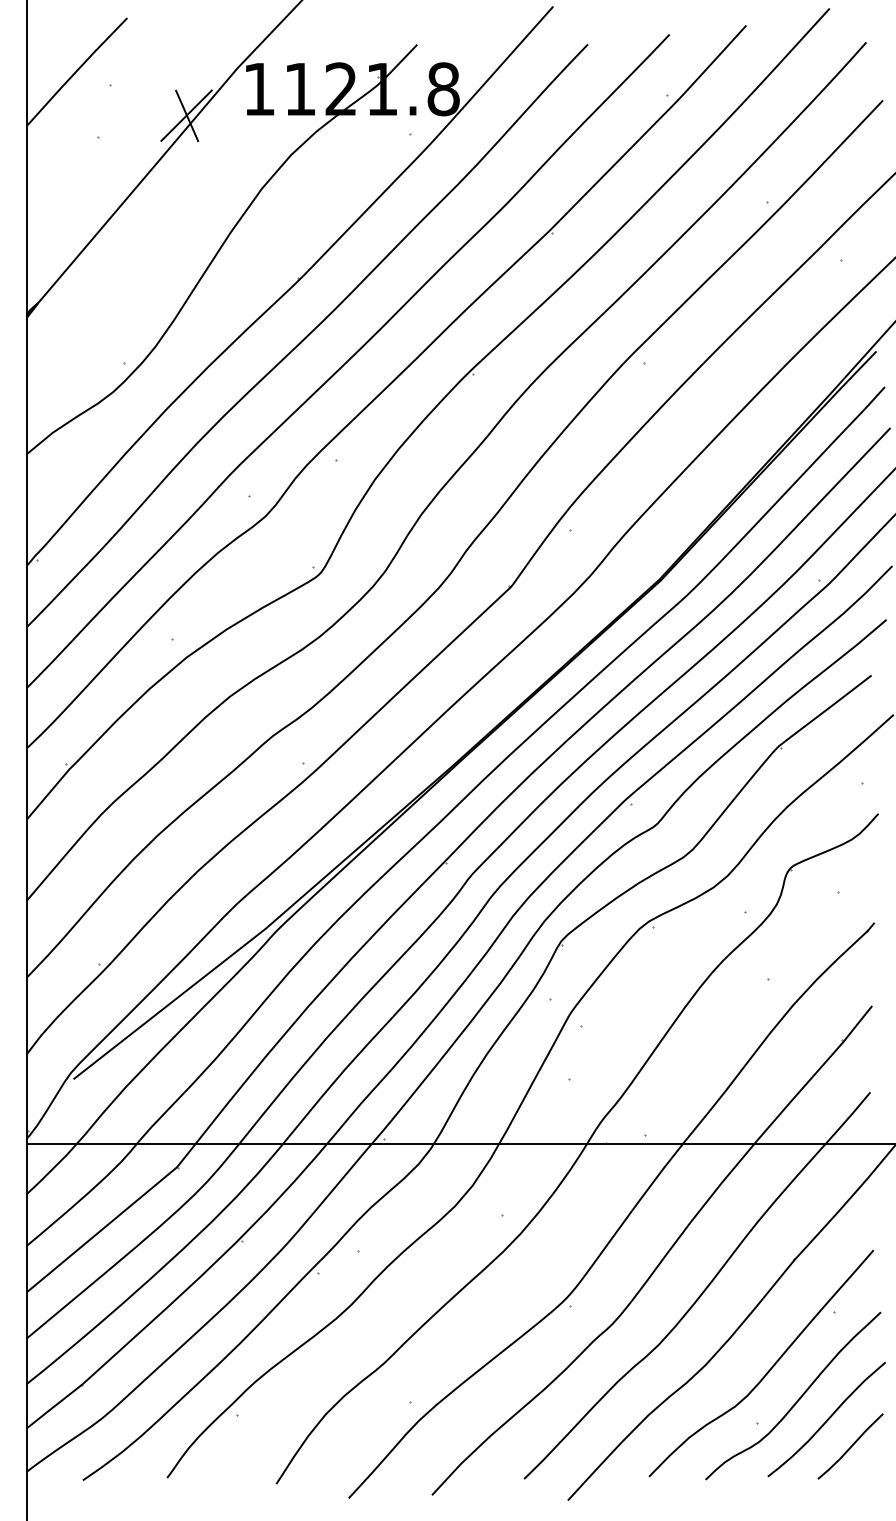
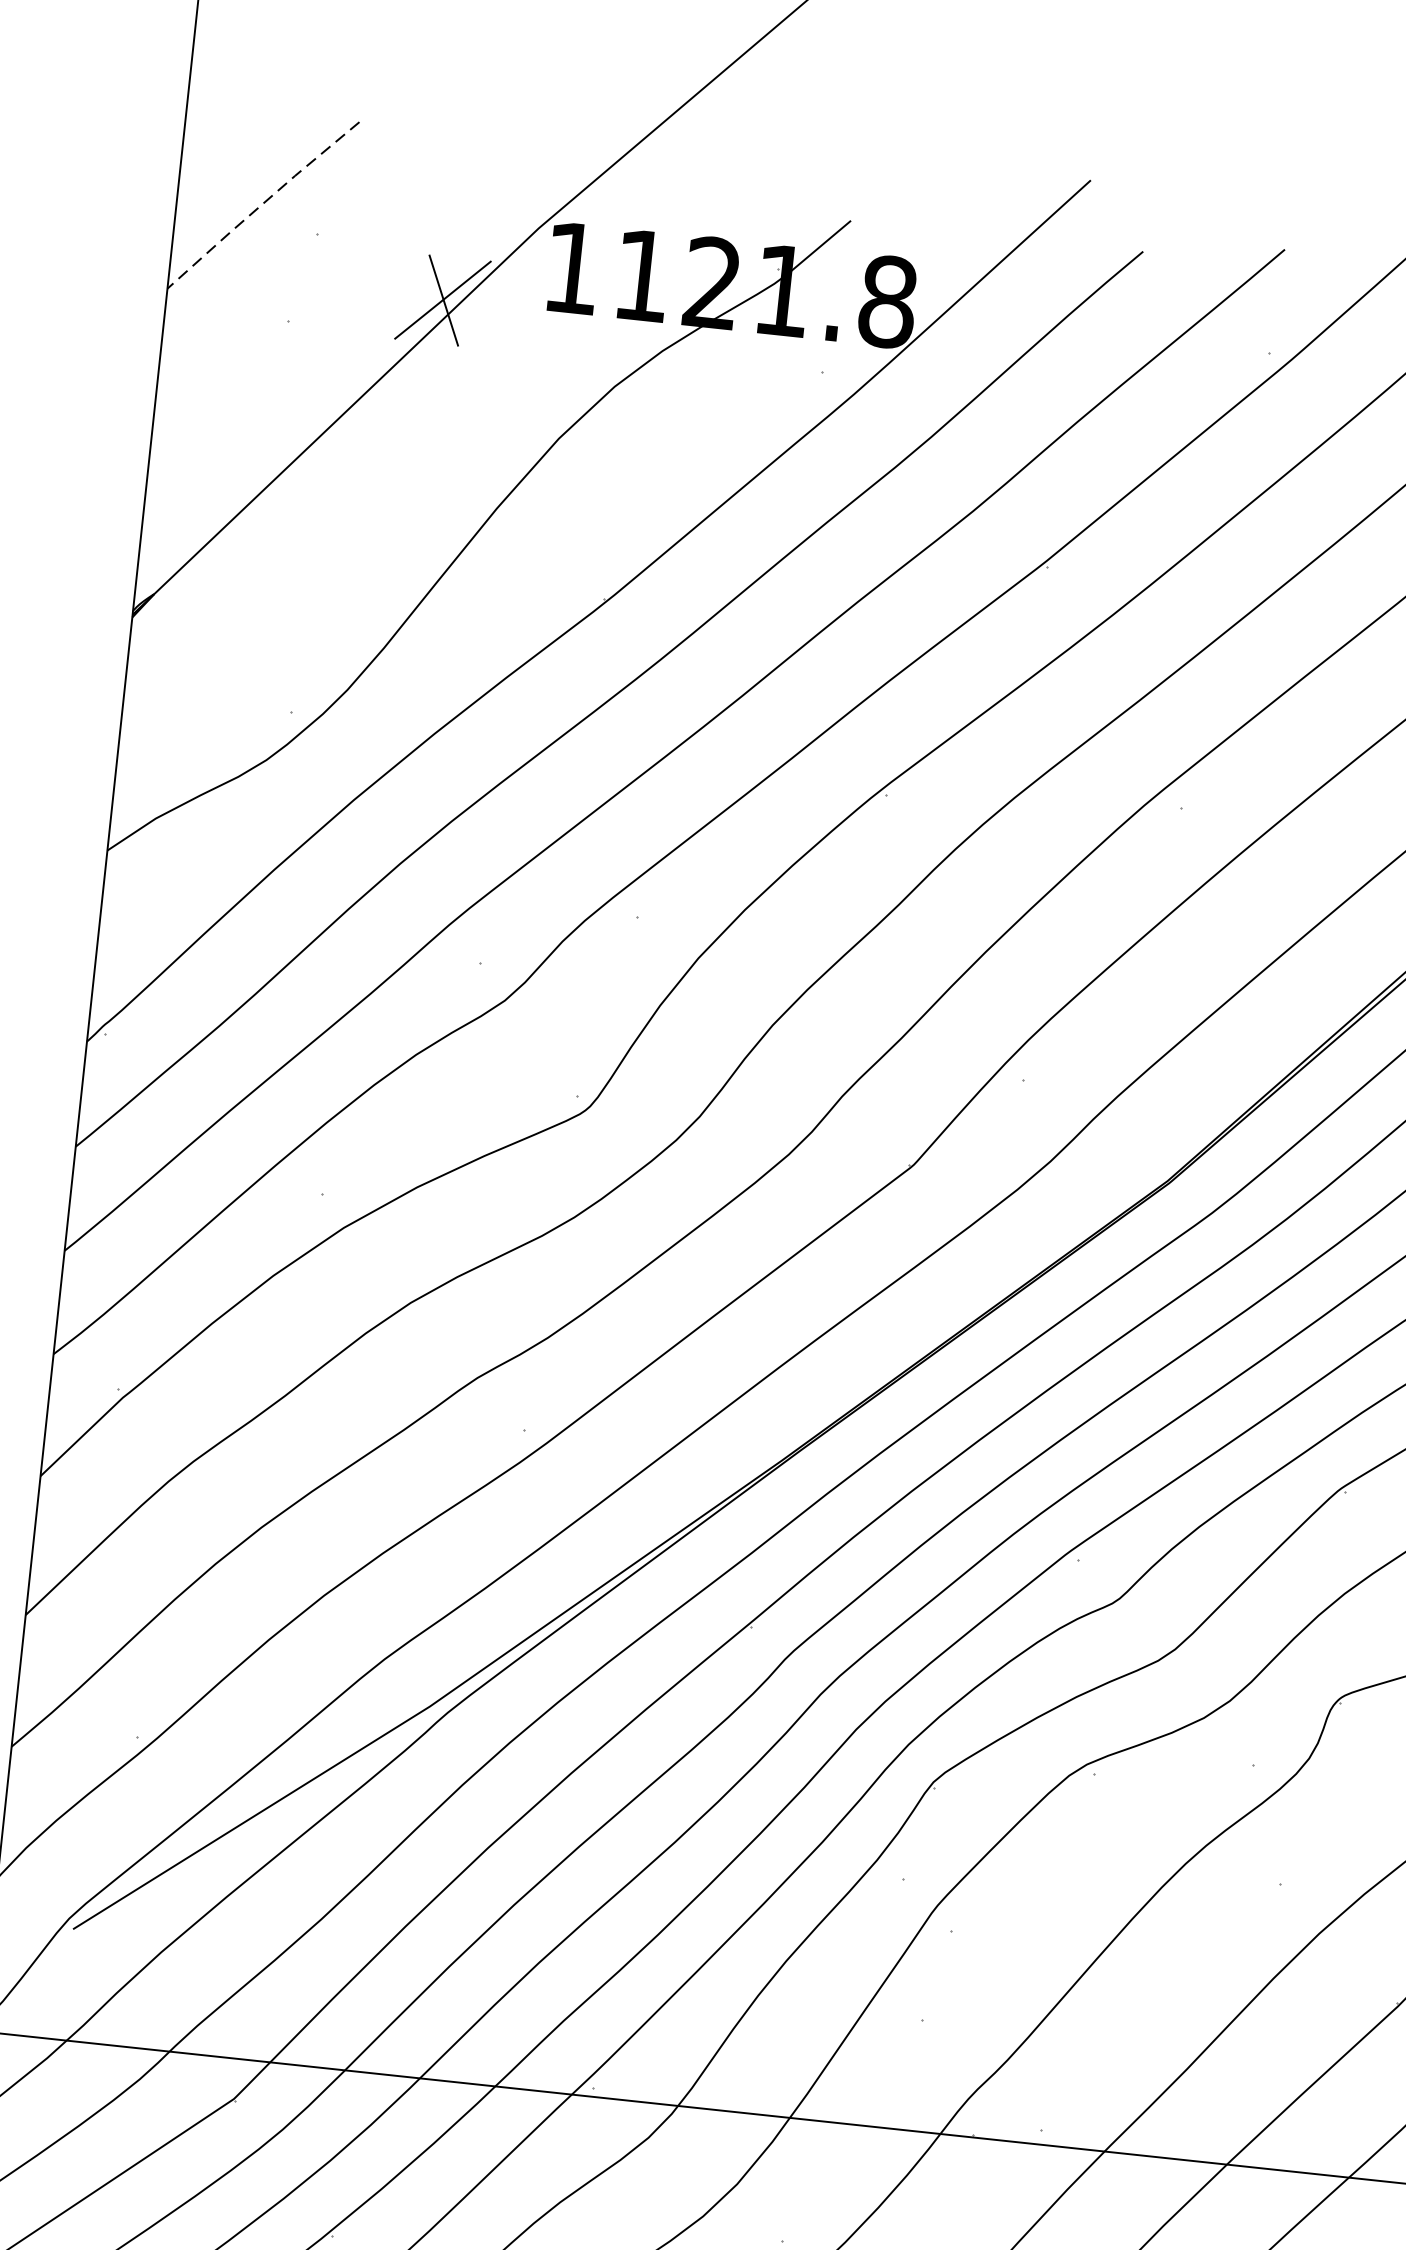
line: (75, 72) -> (260, 205), solid -> dashed

